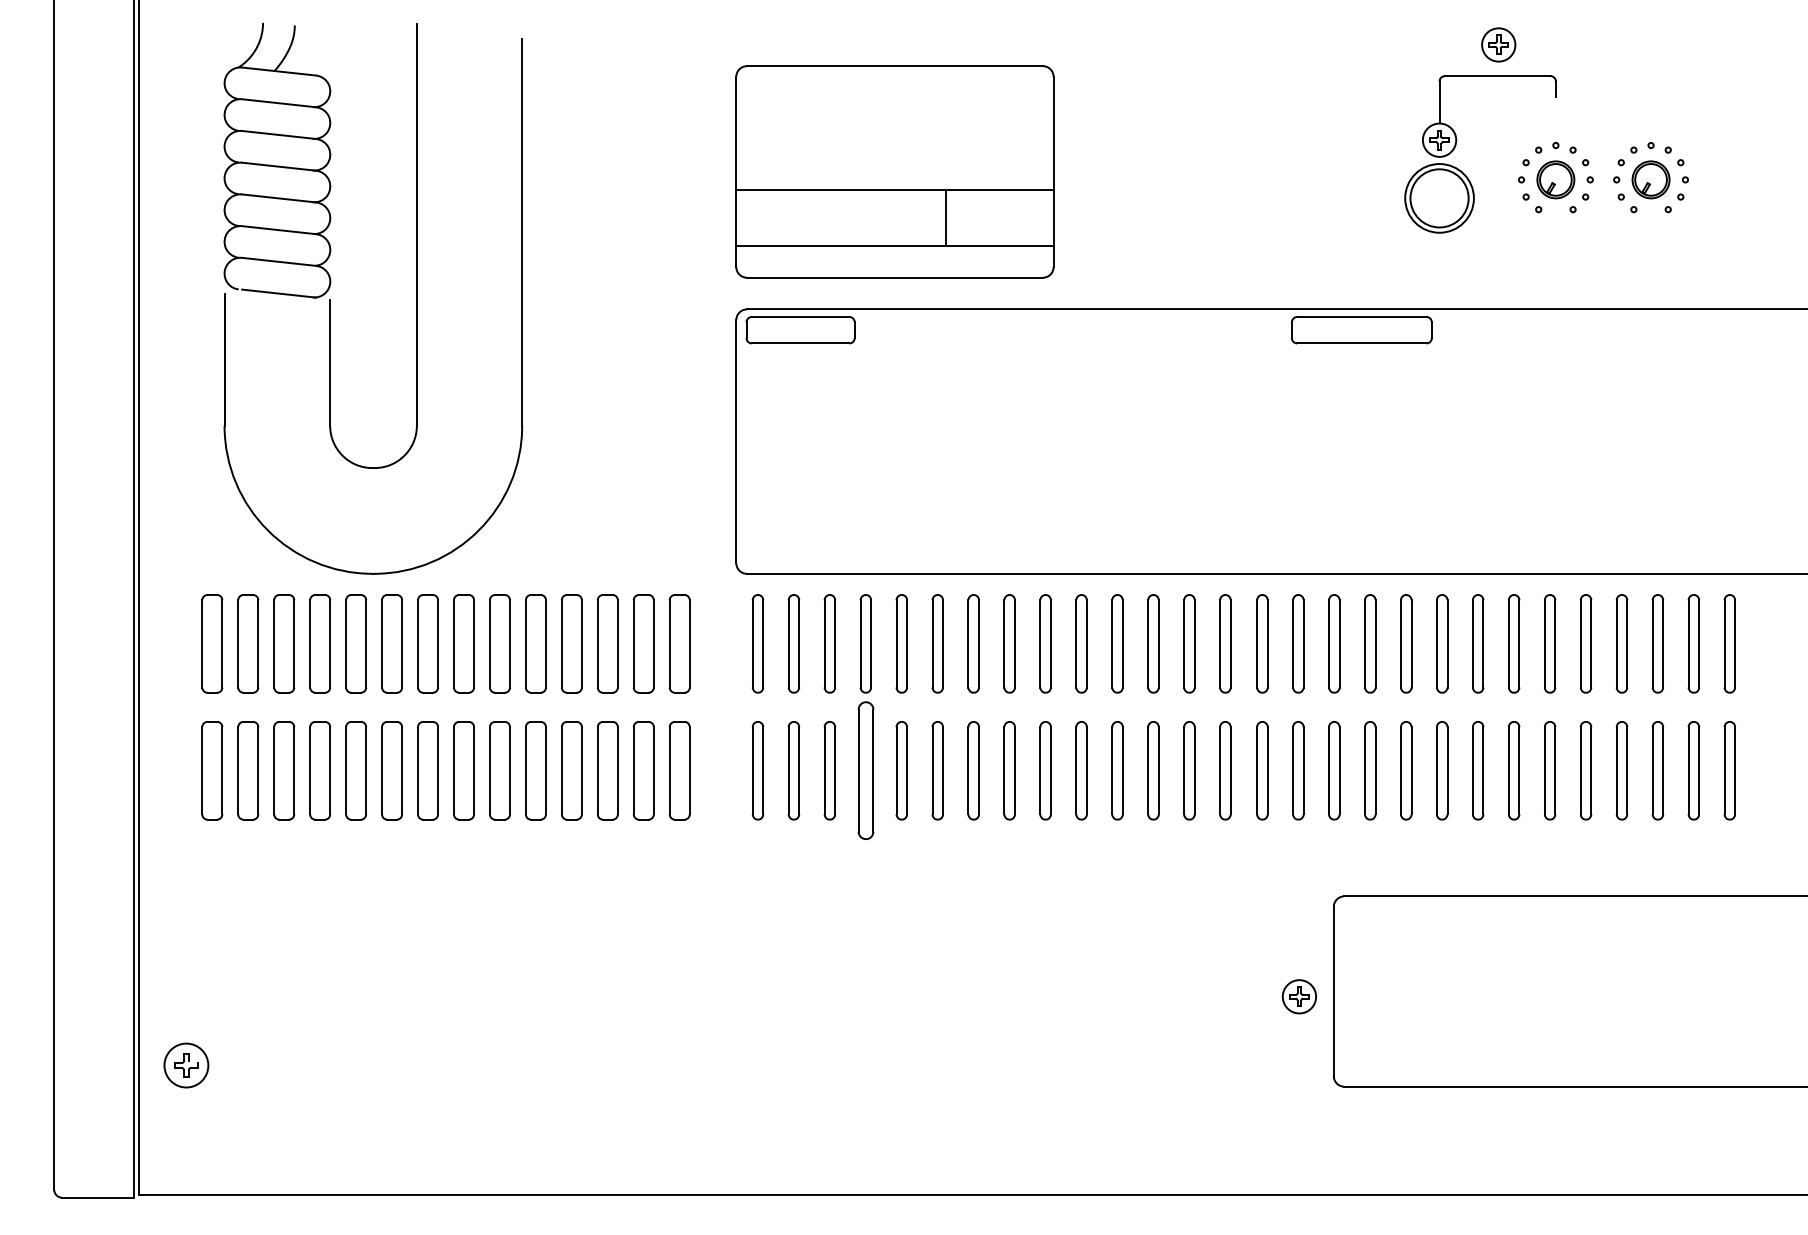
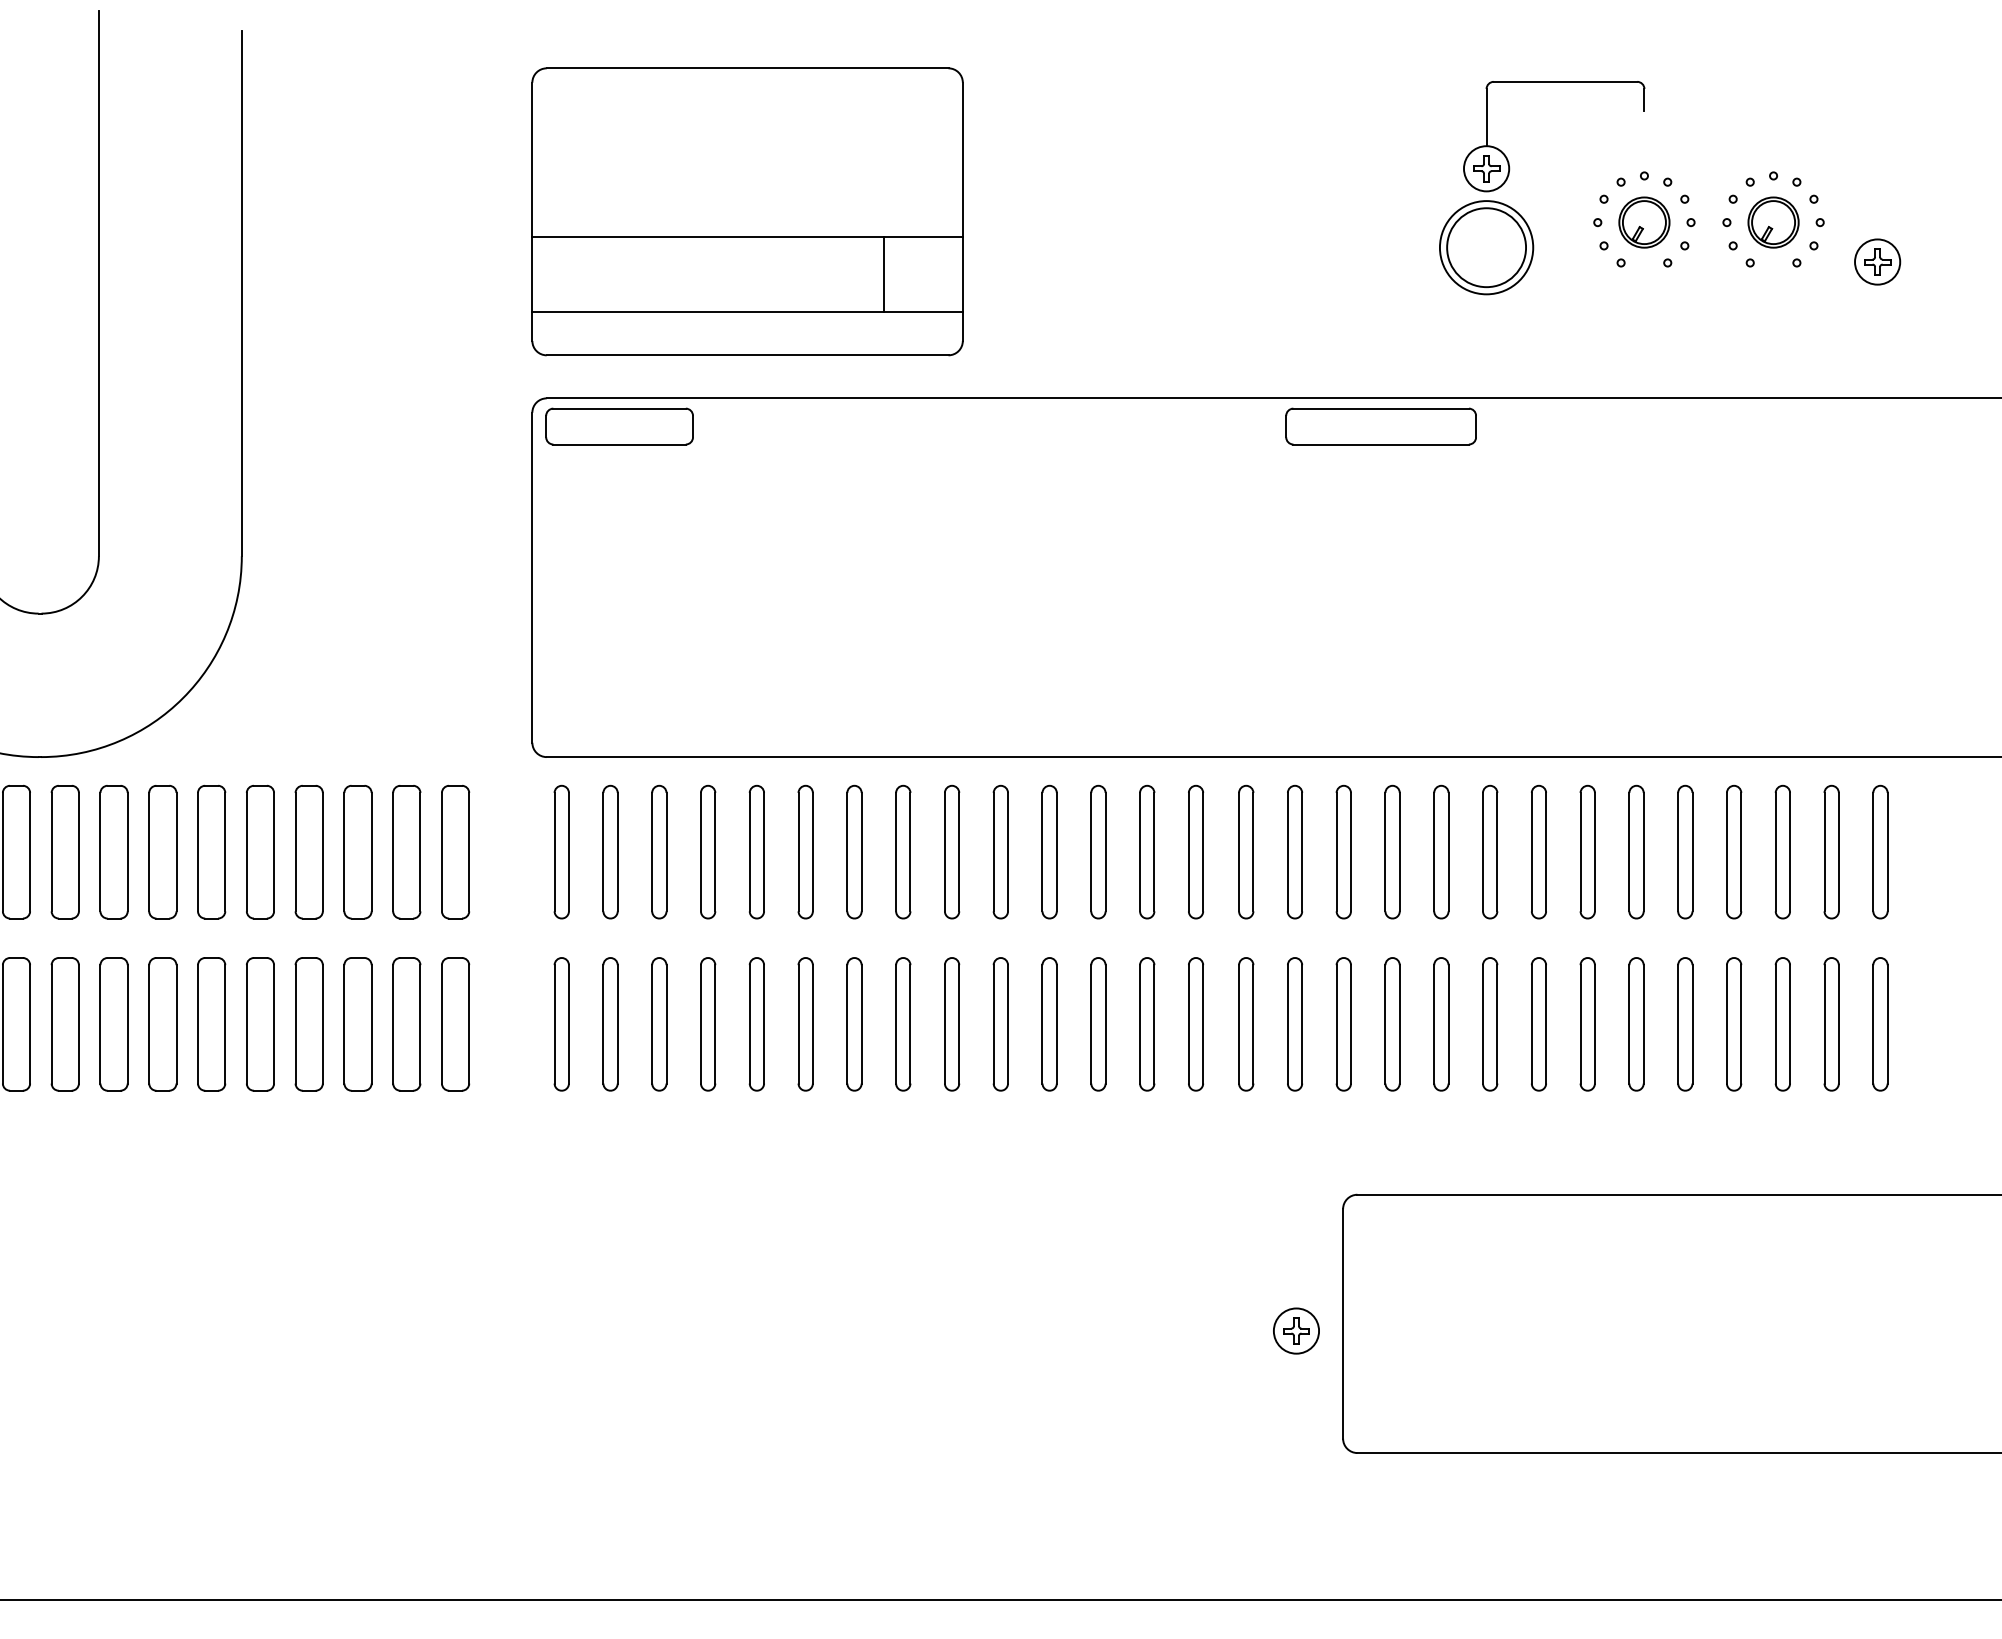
part: (1498, 44) -> (1877, 261), moved
line: (946, 217) -> (884, 273), moved
part: (865, 770) -> (707, 1023), size x0.71

